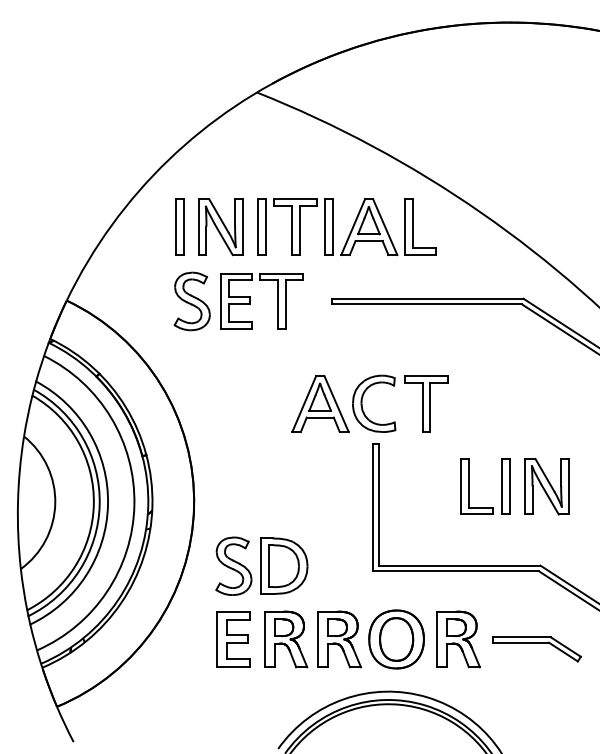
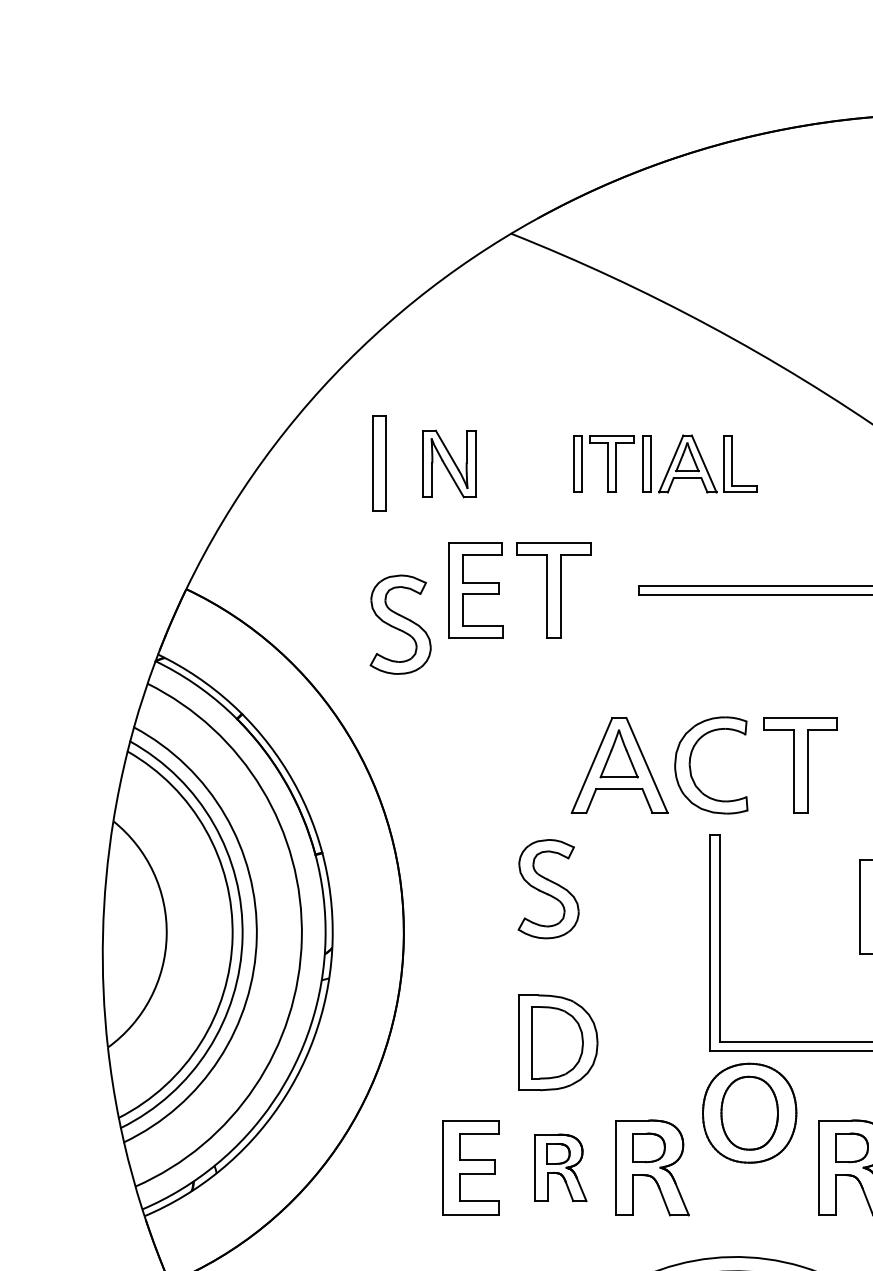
part: (220, 227) -> (448, 464), size x0.7
part: (346, 227) -> (664, 464), size x0.6
part: (191, 301) -> (399, 624), moved
part: (233, 565) -> (547, 887), moved
part: (286, 639) -> (561, 1167), size x0.7
part: (396, 639) -> (749, 1113), moved

